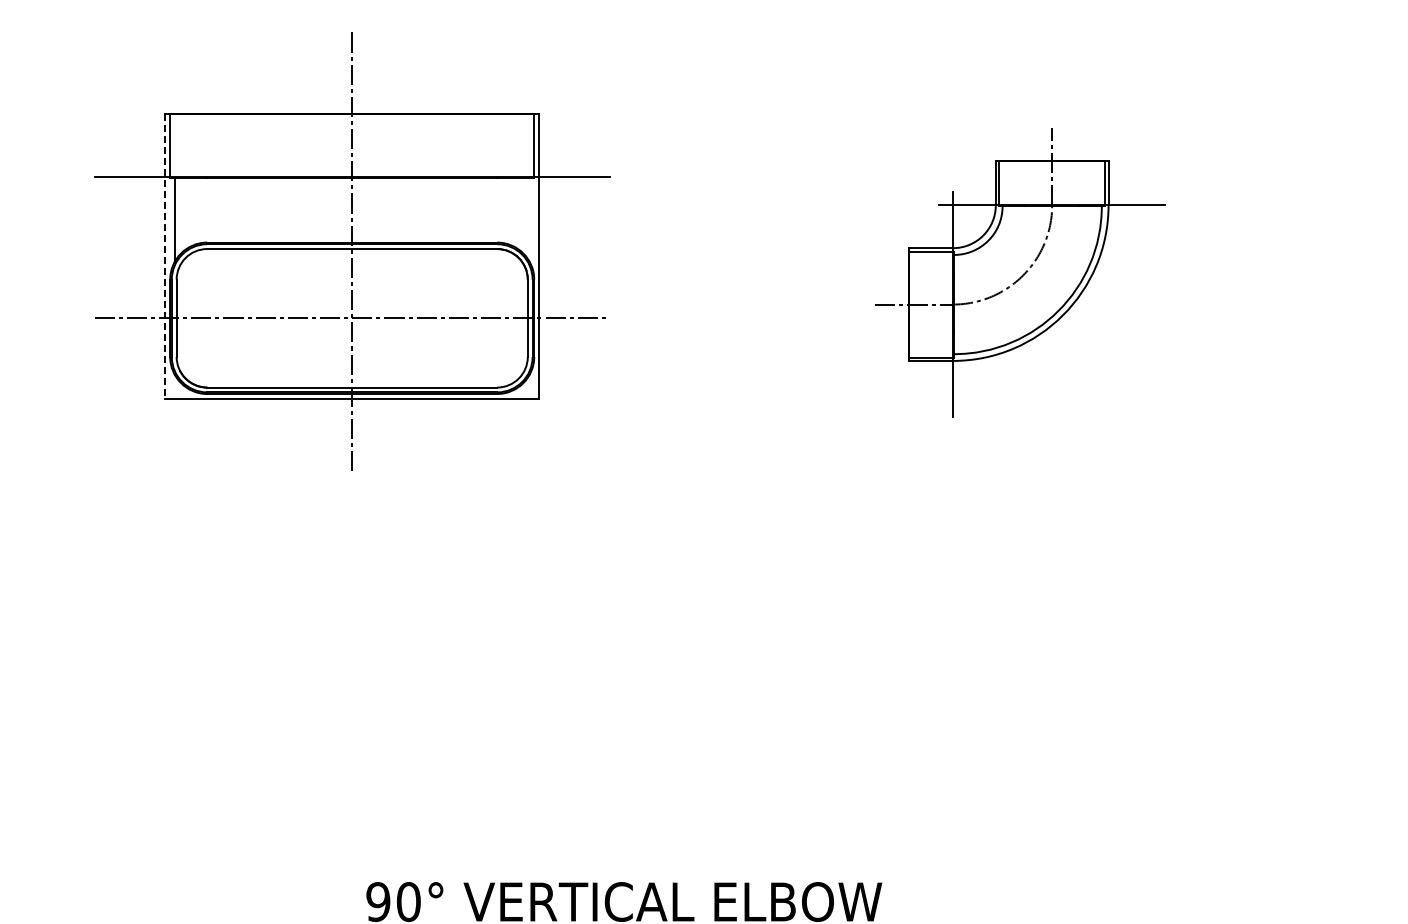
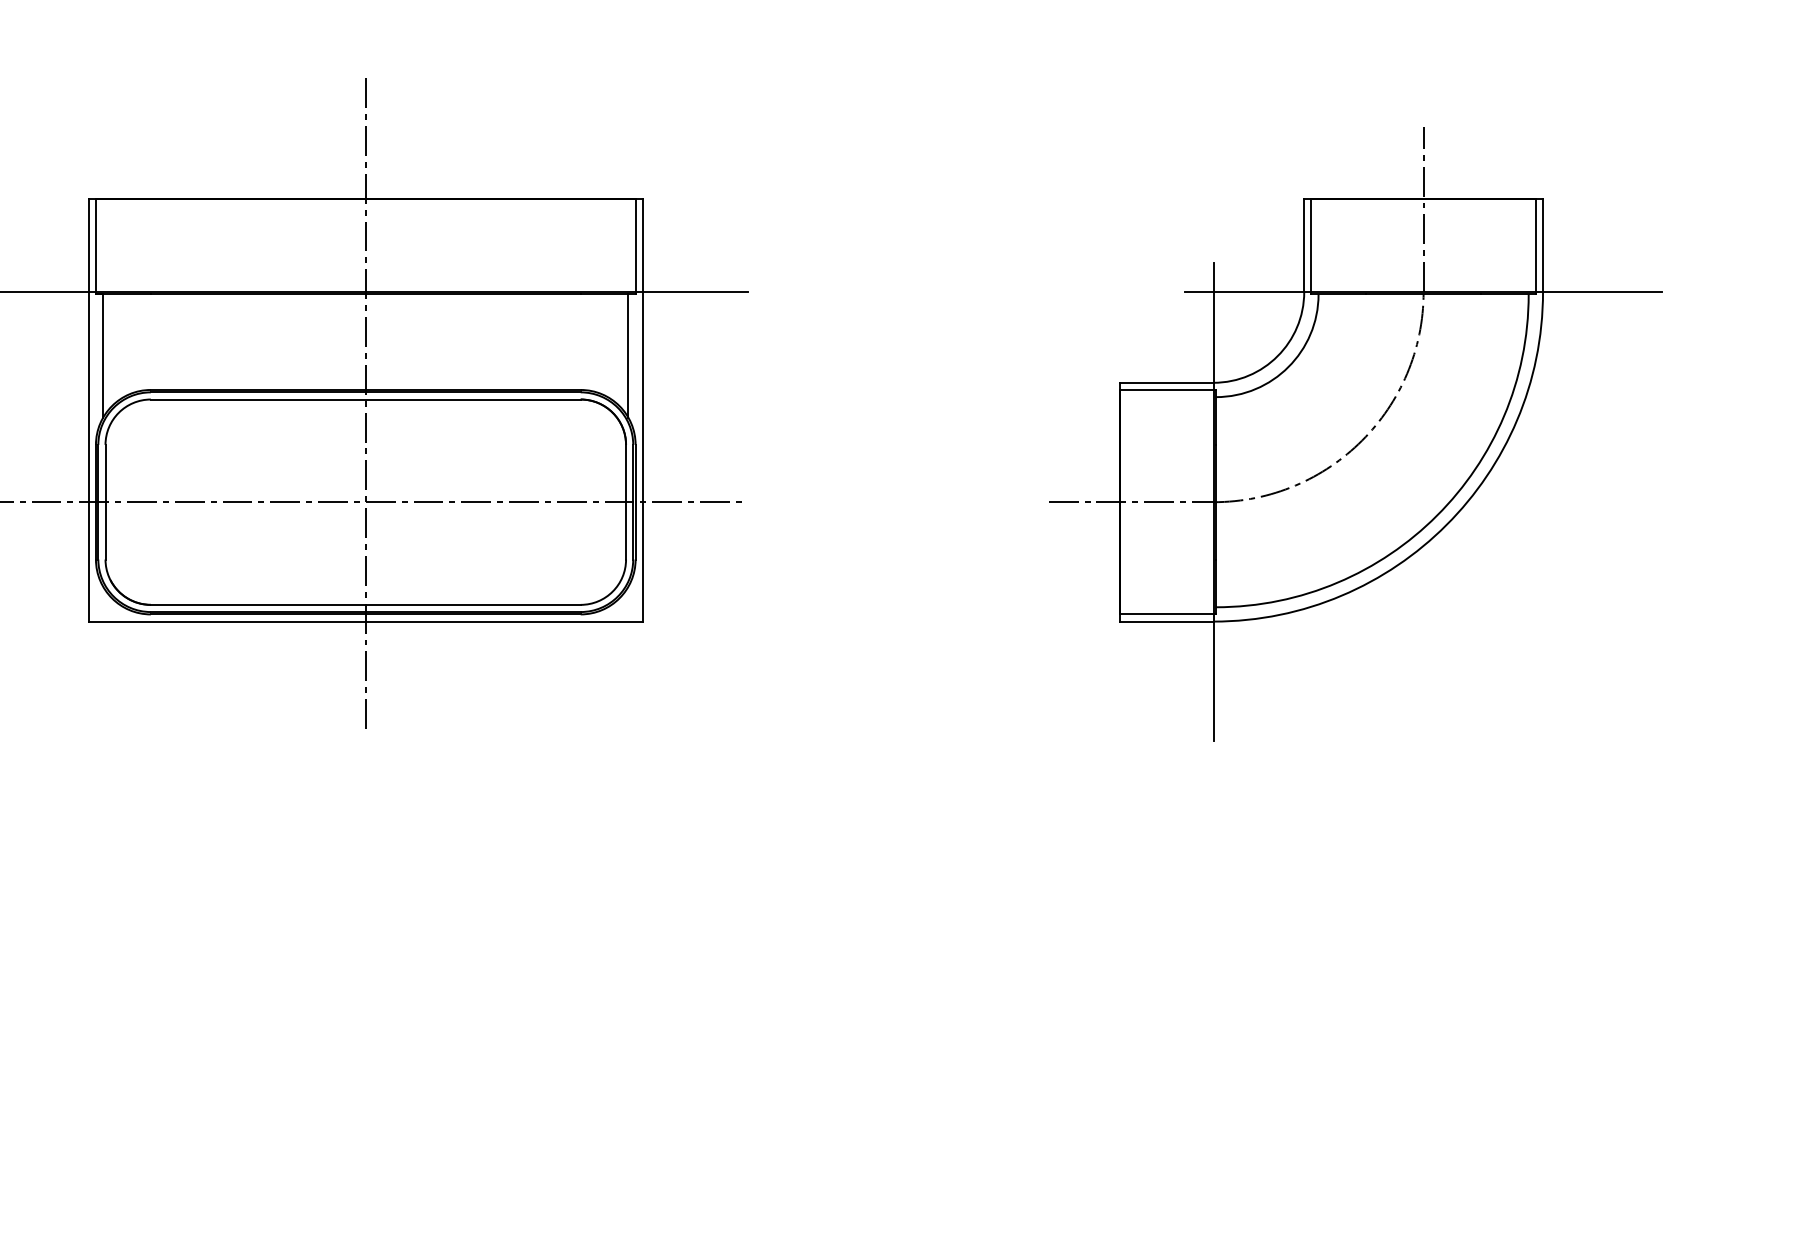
line: (529, 219) -> (628, 355), added
line: (165, 256) -> (88, 410), dashed -> solid
part: (1020, 272) -> (1356, 434), size x1.43

